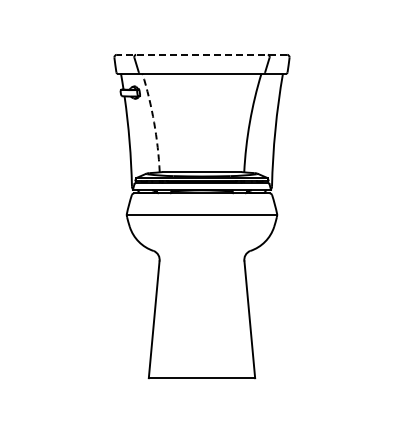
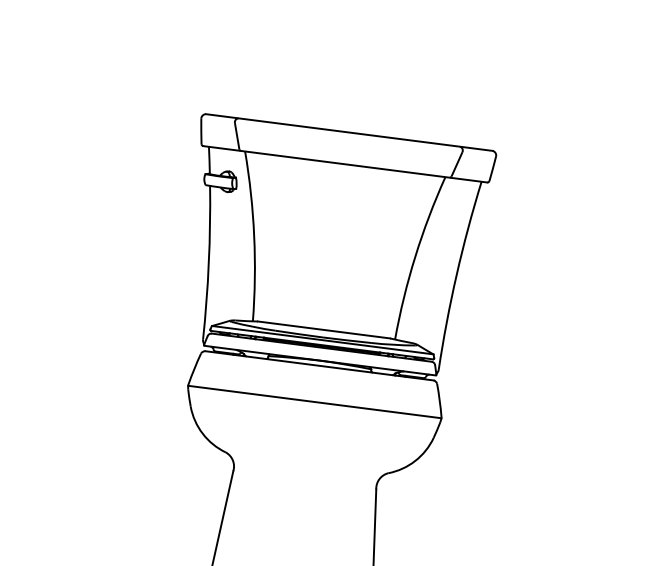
line: (201, 54) -> (348, 132), dashed -> solid
arc: (154, 122) -> (254, 236), dashed -> solid

